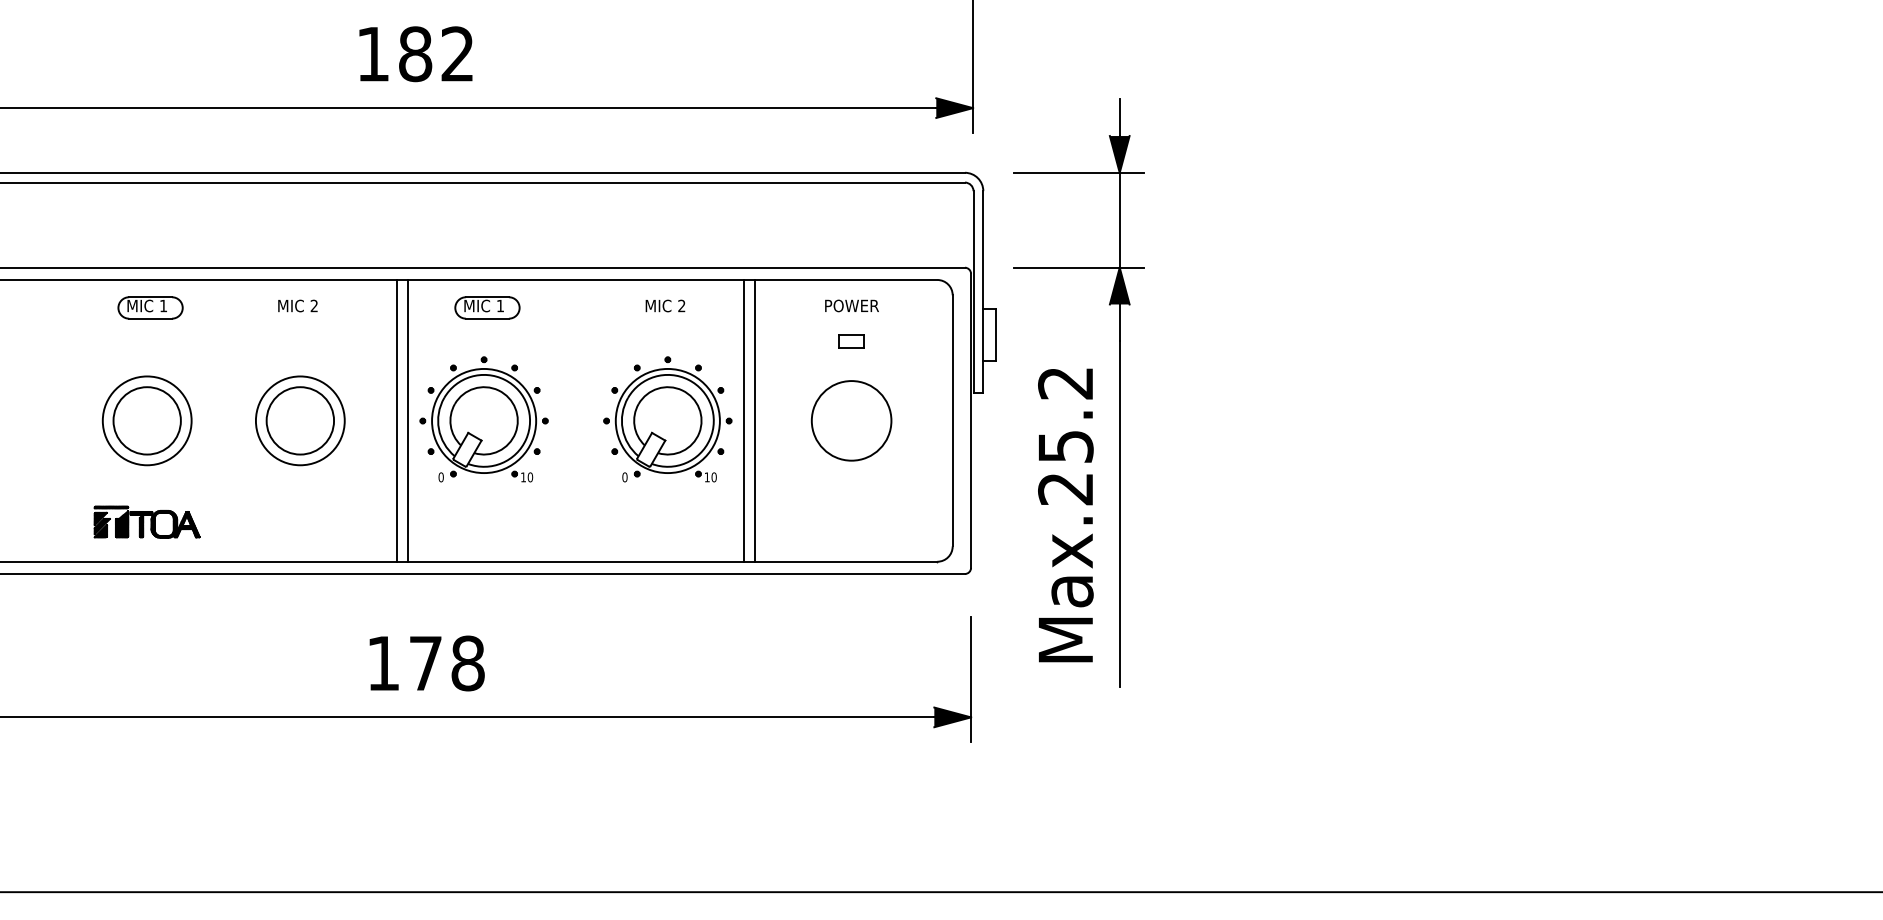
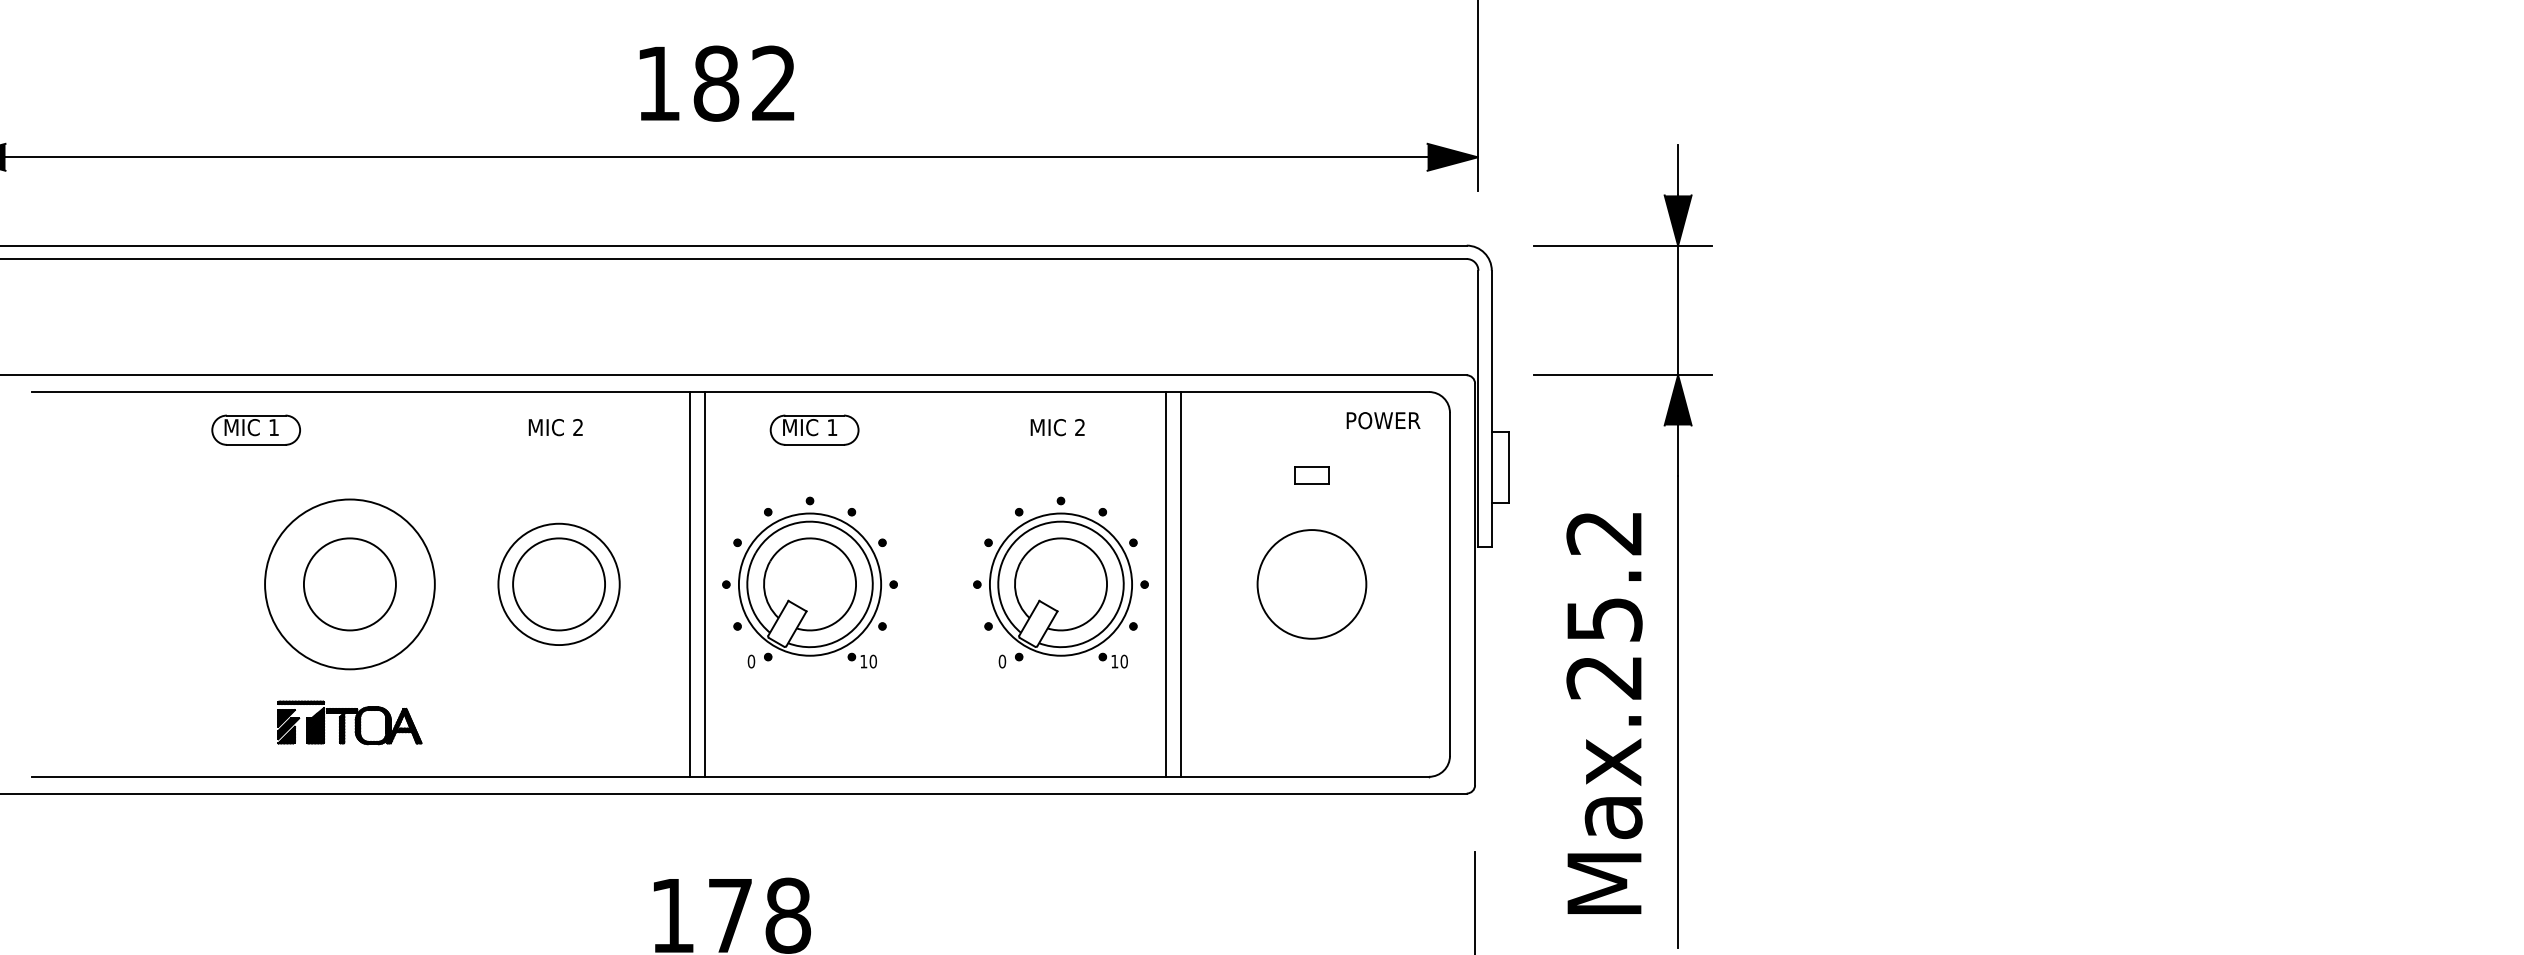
text: (851, 305) -> (1382, 420), moved
part: (150, 307) -> (256, 429), moved
circle: (146, 420) -> (348, 583), size x1.4

